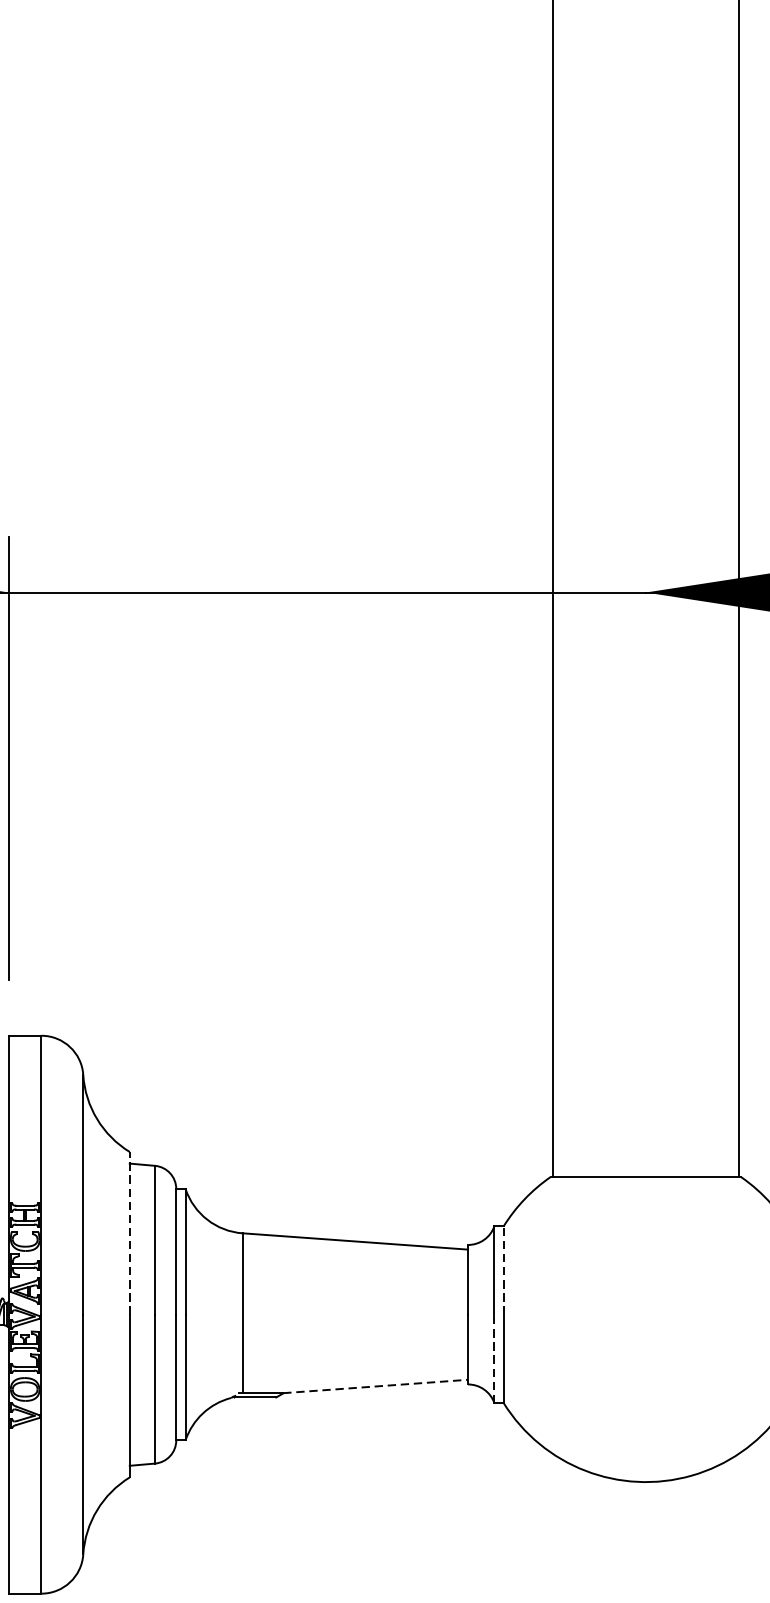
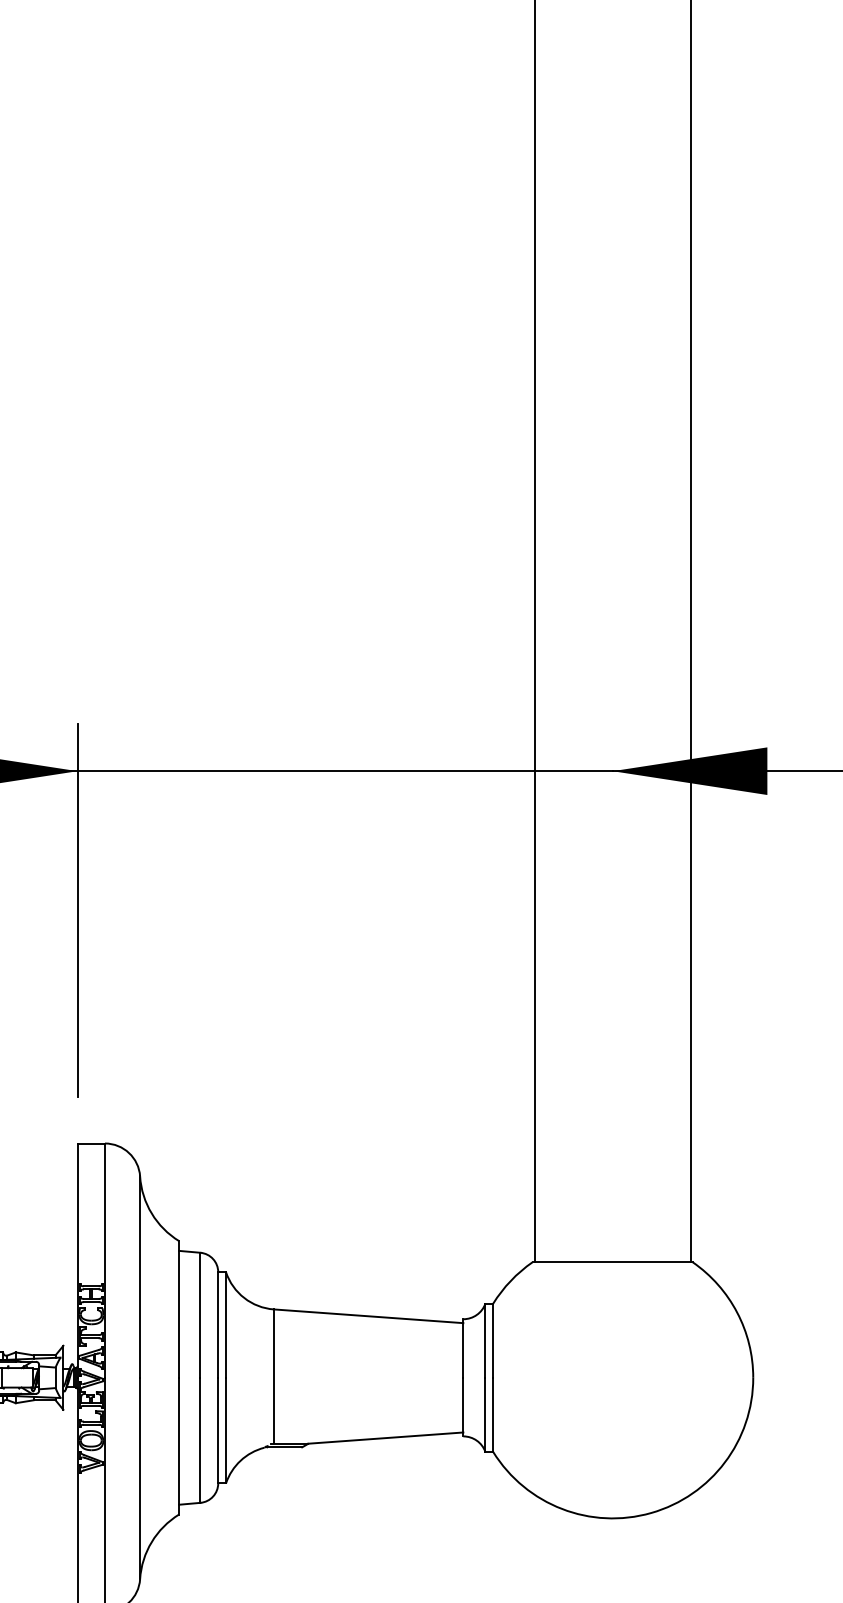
line: (130, 1232) -> (179, 1308), dashed -> solid
line: (503, 1270) -> (493, 1340), dashed -> solid
line: (494, 1358) -> (485, 1414), dashed -> solid
line: (375, 1386) -> (385, 1438), dashed -> solid

